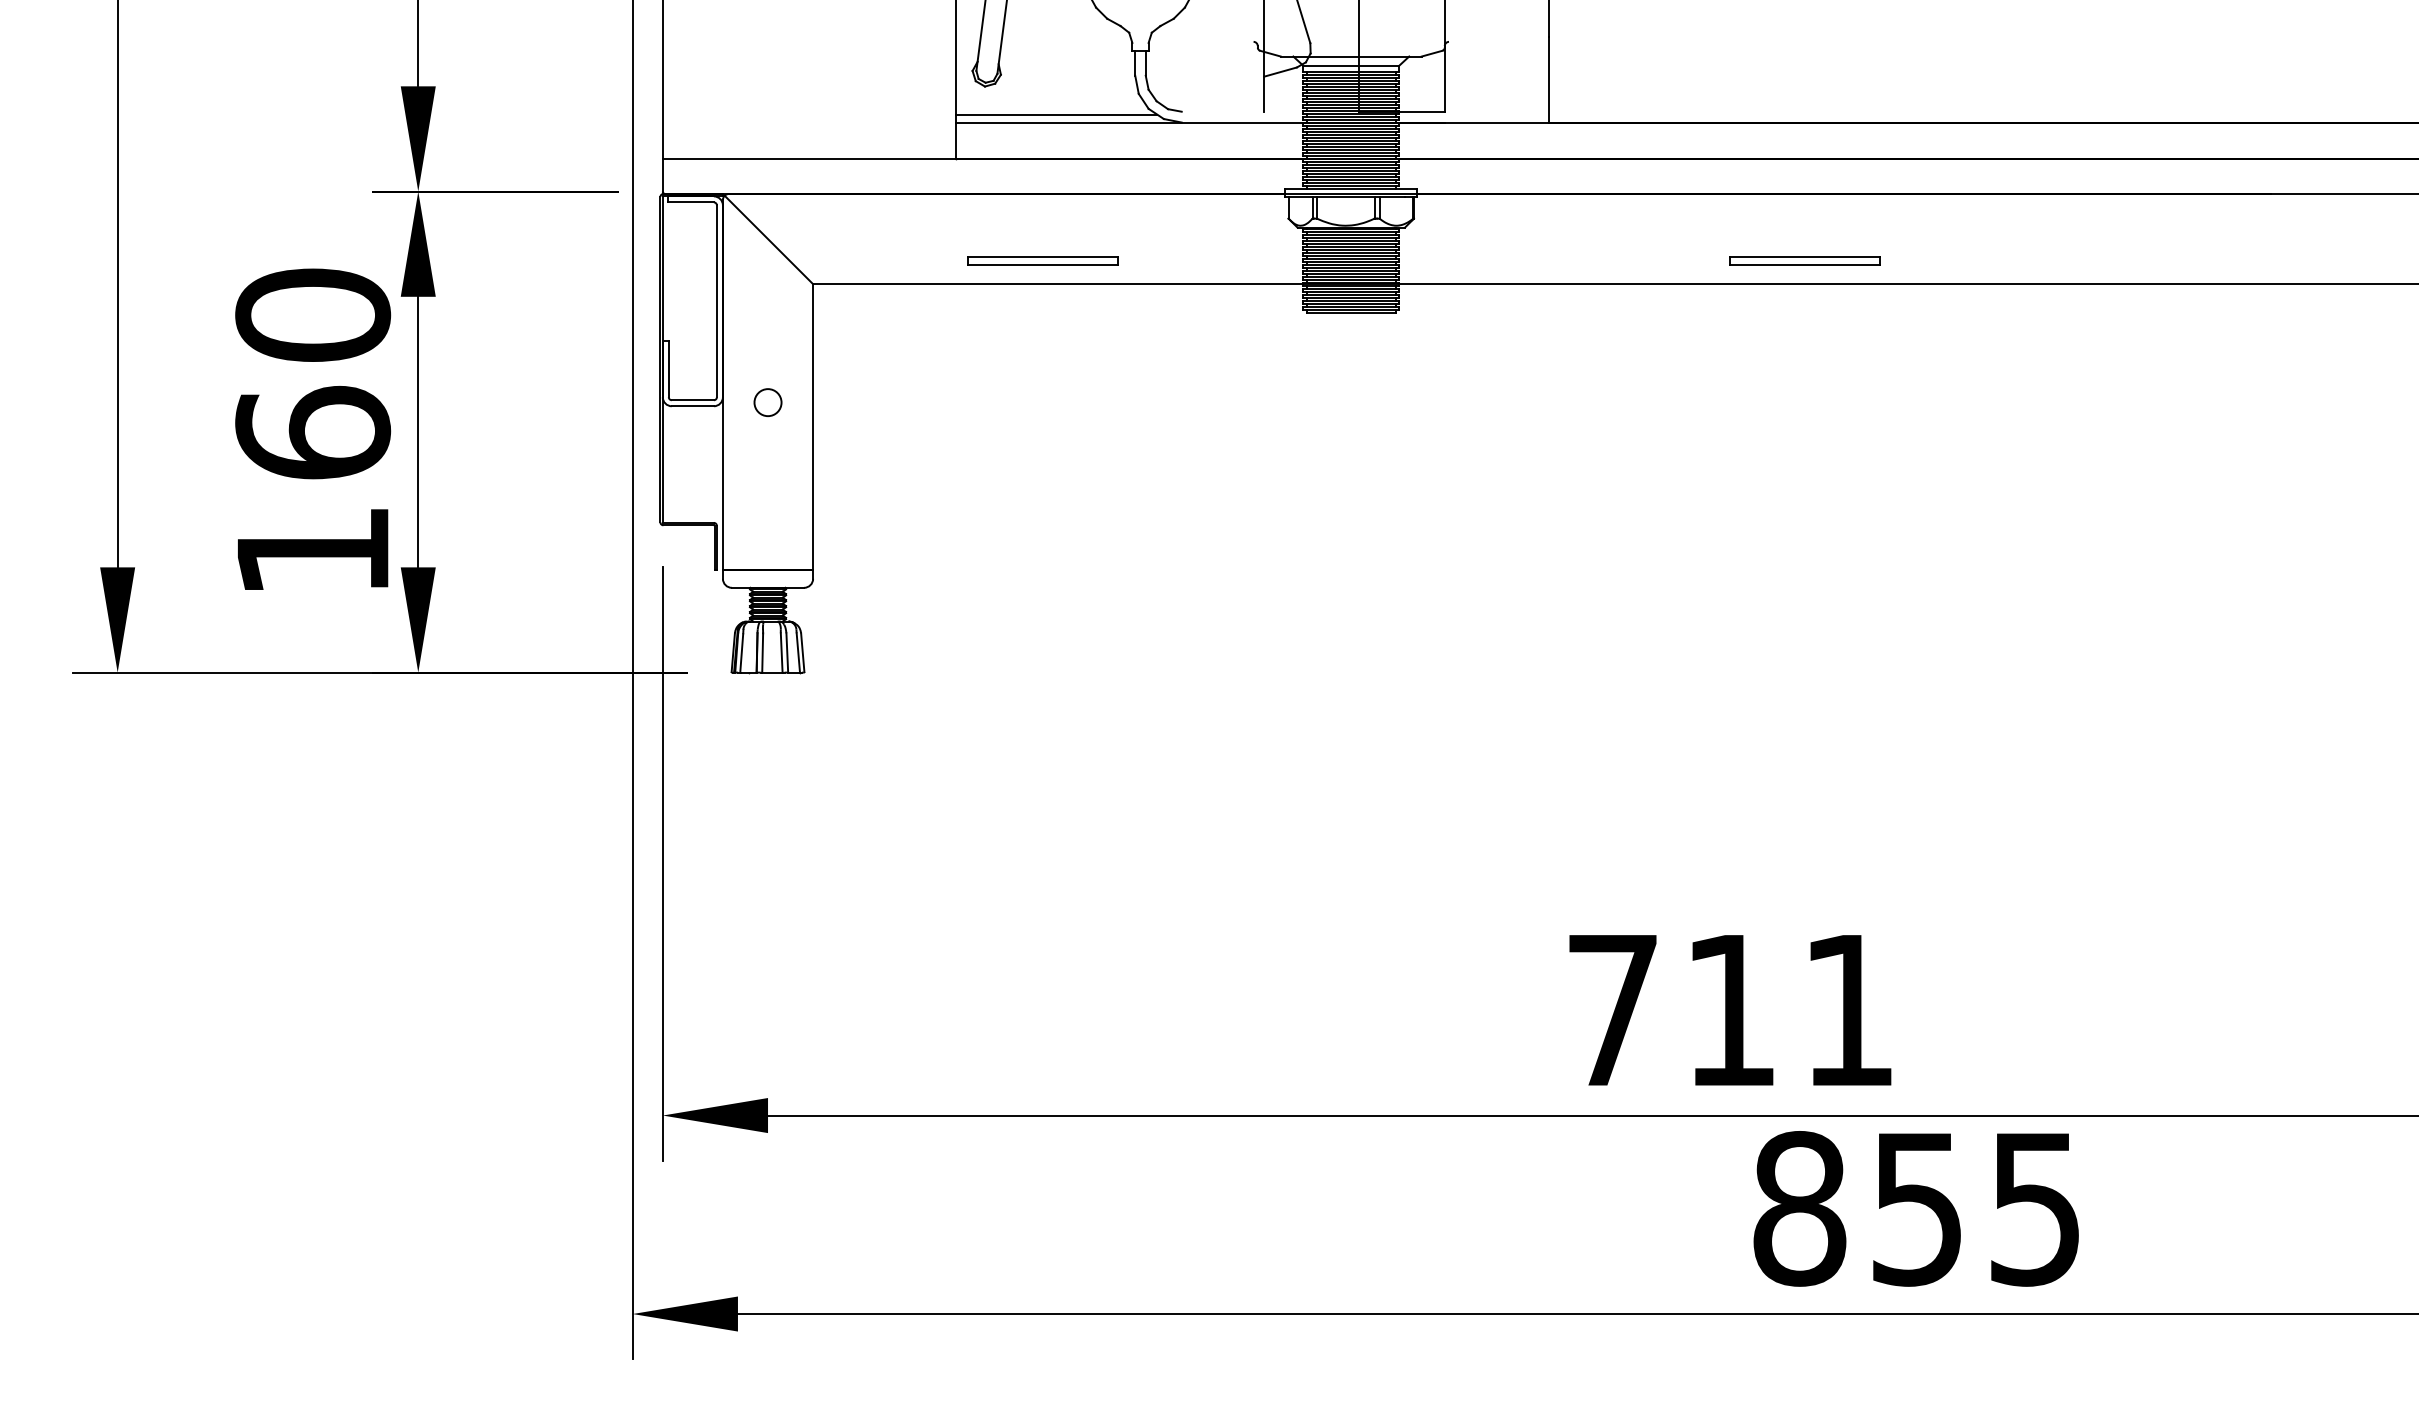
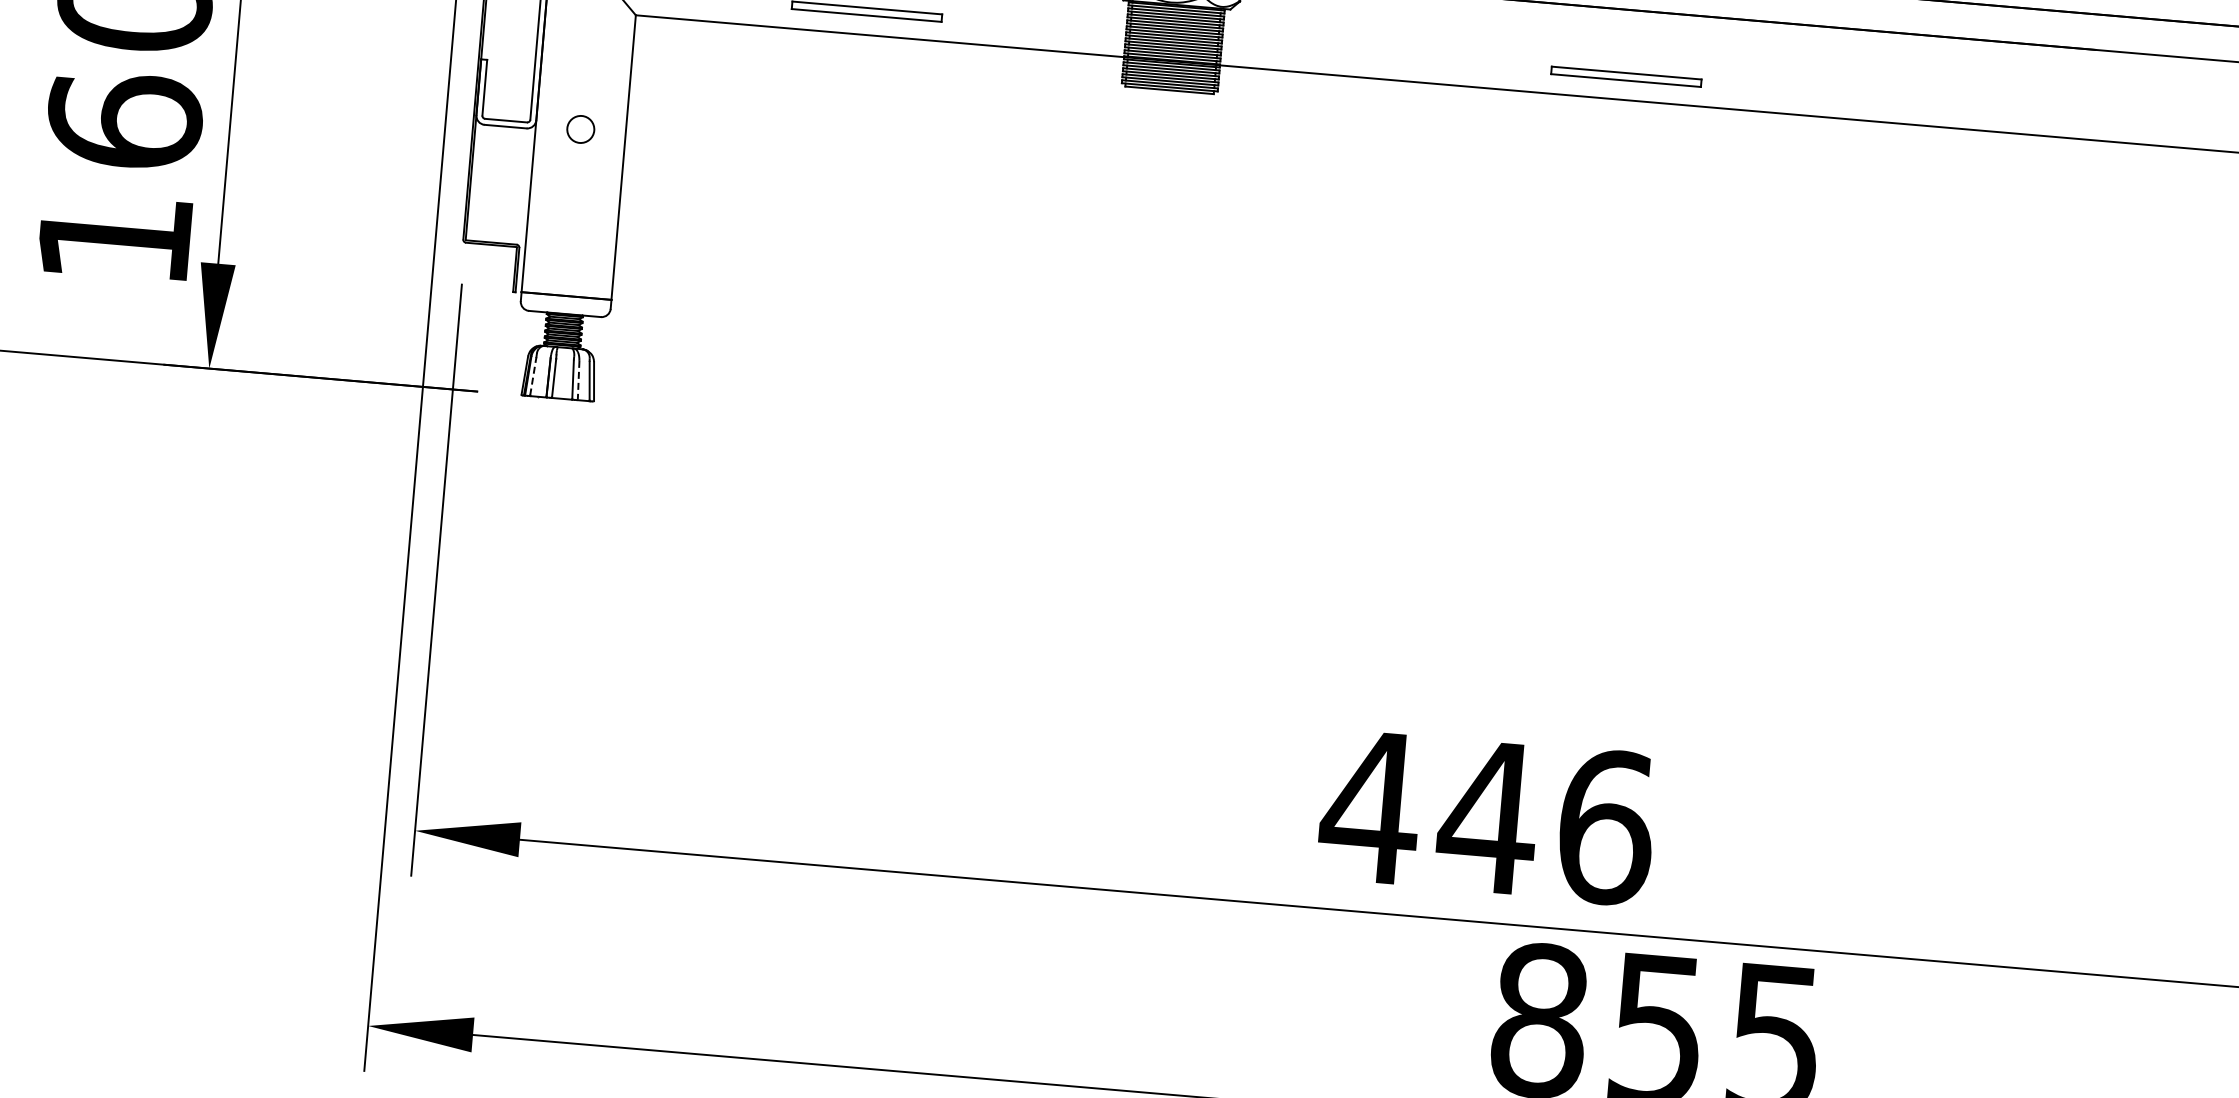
line: (741, 652) -> (533, 376), solid -> dashed
line: (787, 653) -> (578, 381), solid -> dashed
text: (1729, 1010) -> (1486, 817), 711 -> 446

